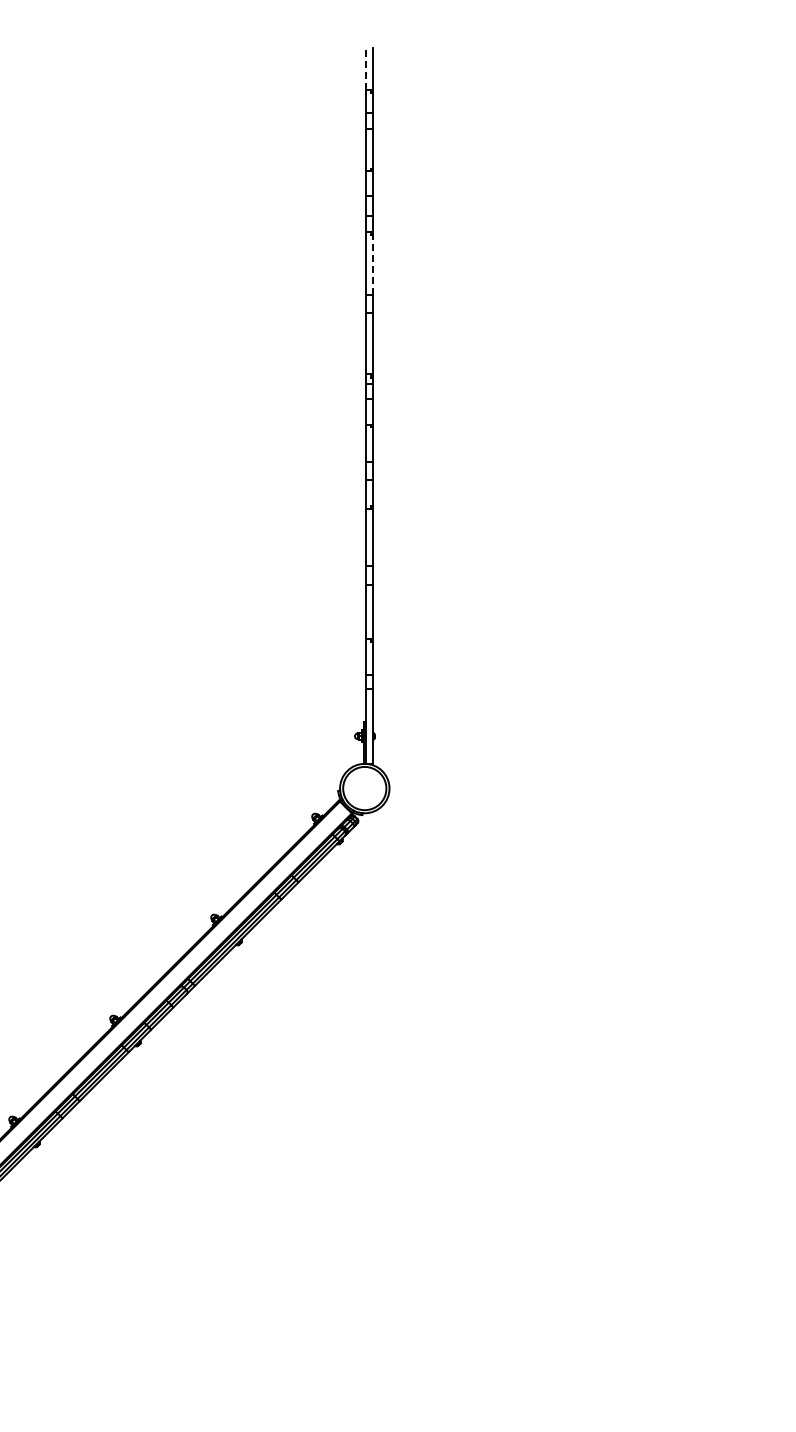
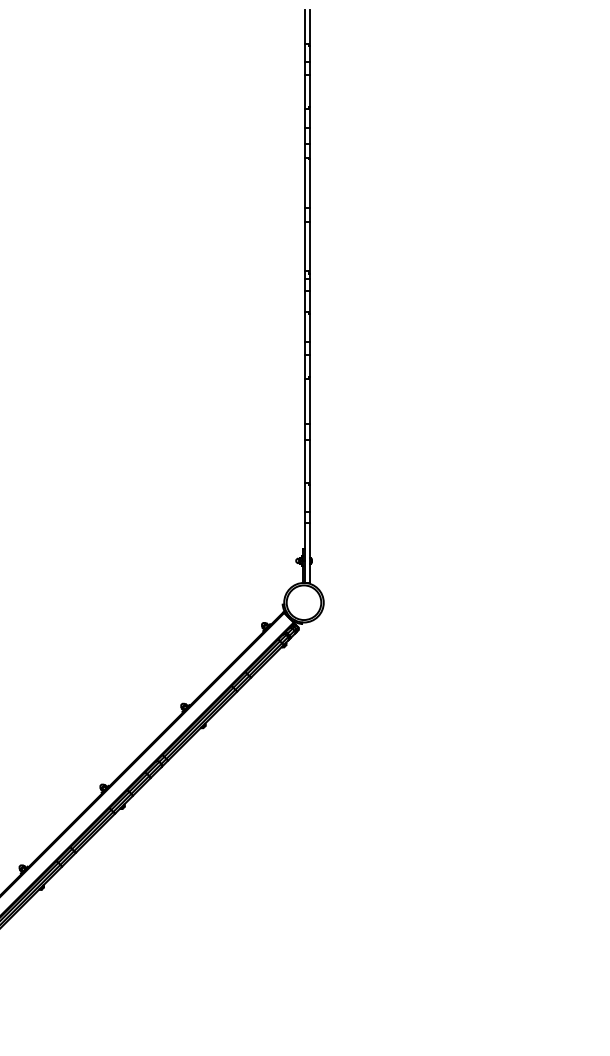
line: (366, 68) -> (305, 26), dashed -> solid
line: (372, 264) -> (310, 183), dashed -> solid

